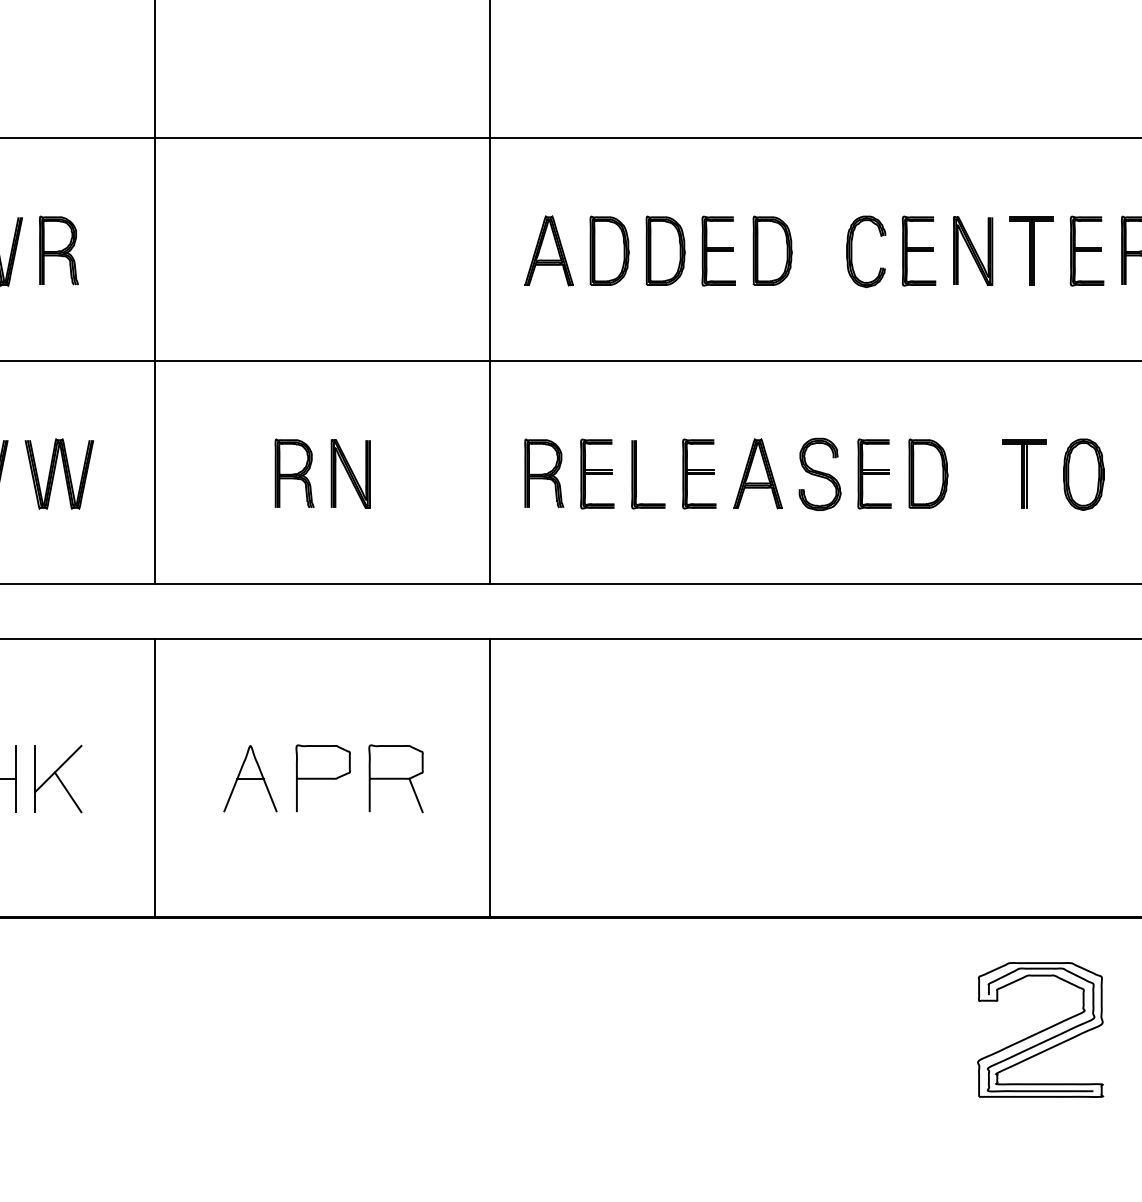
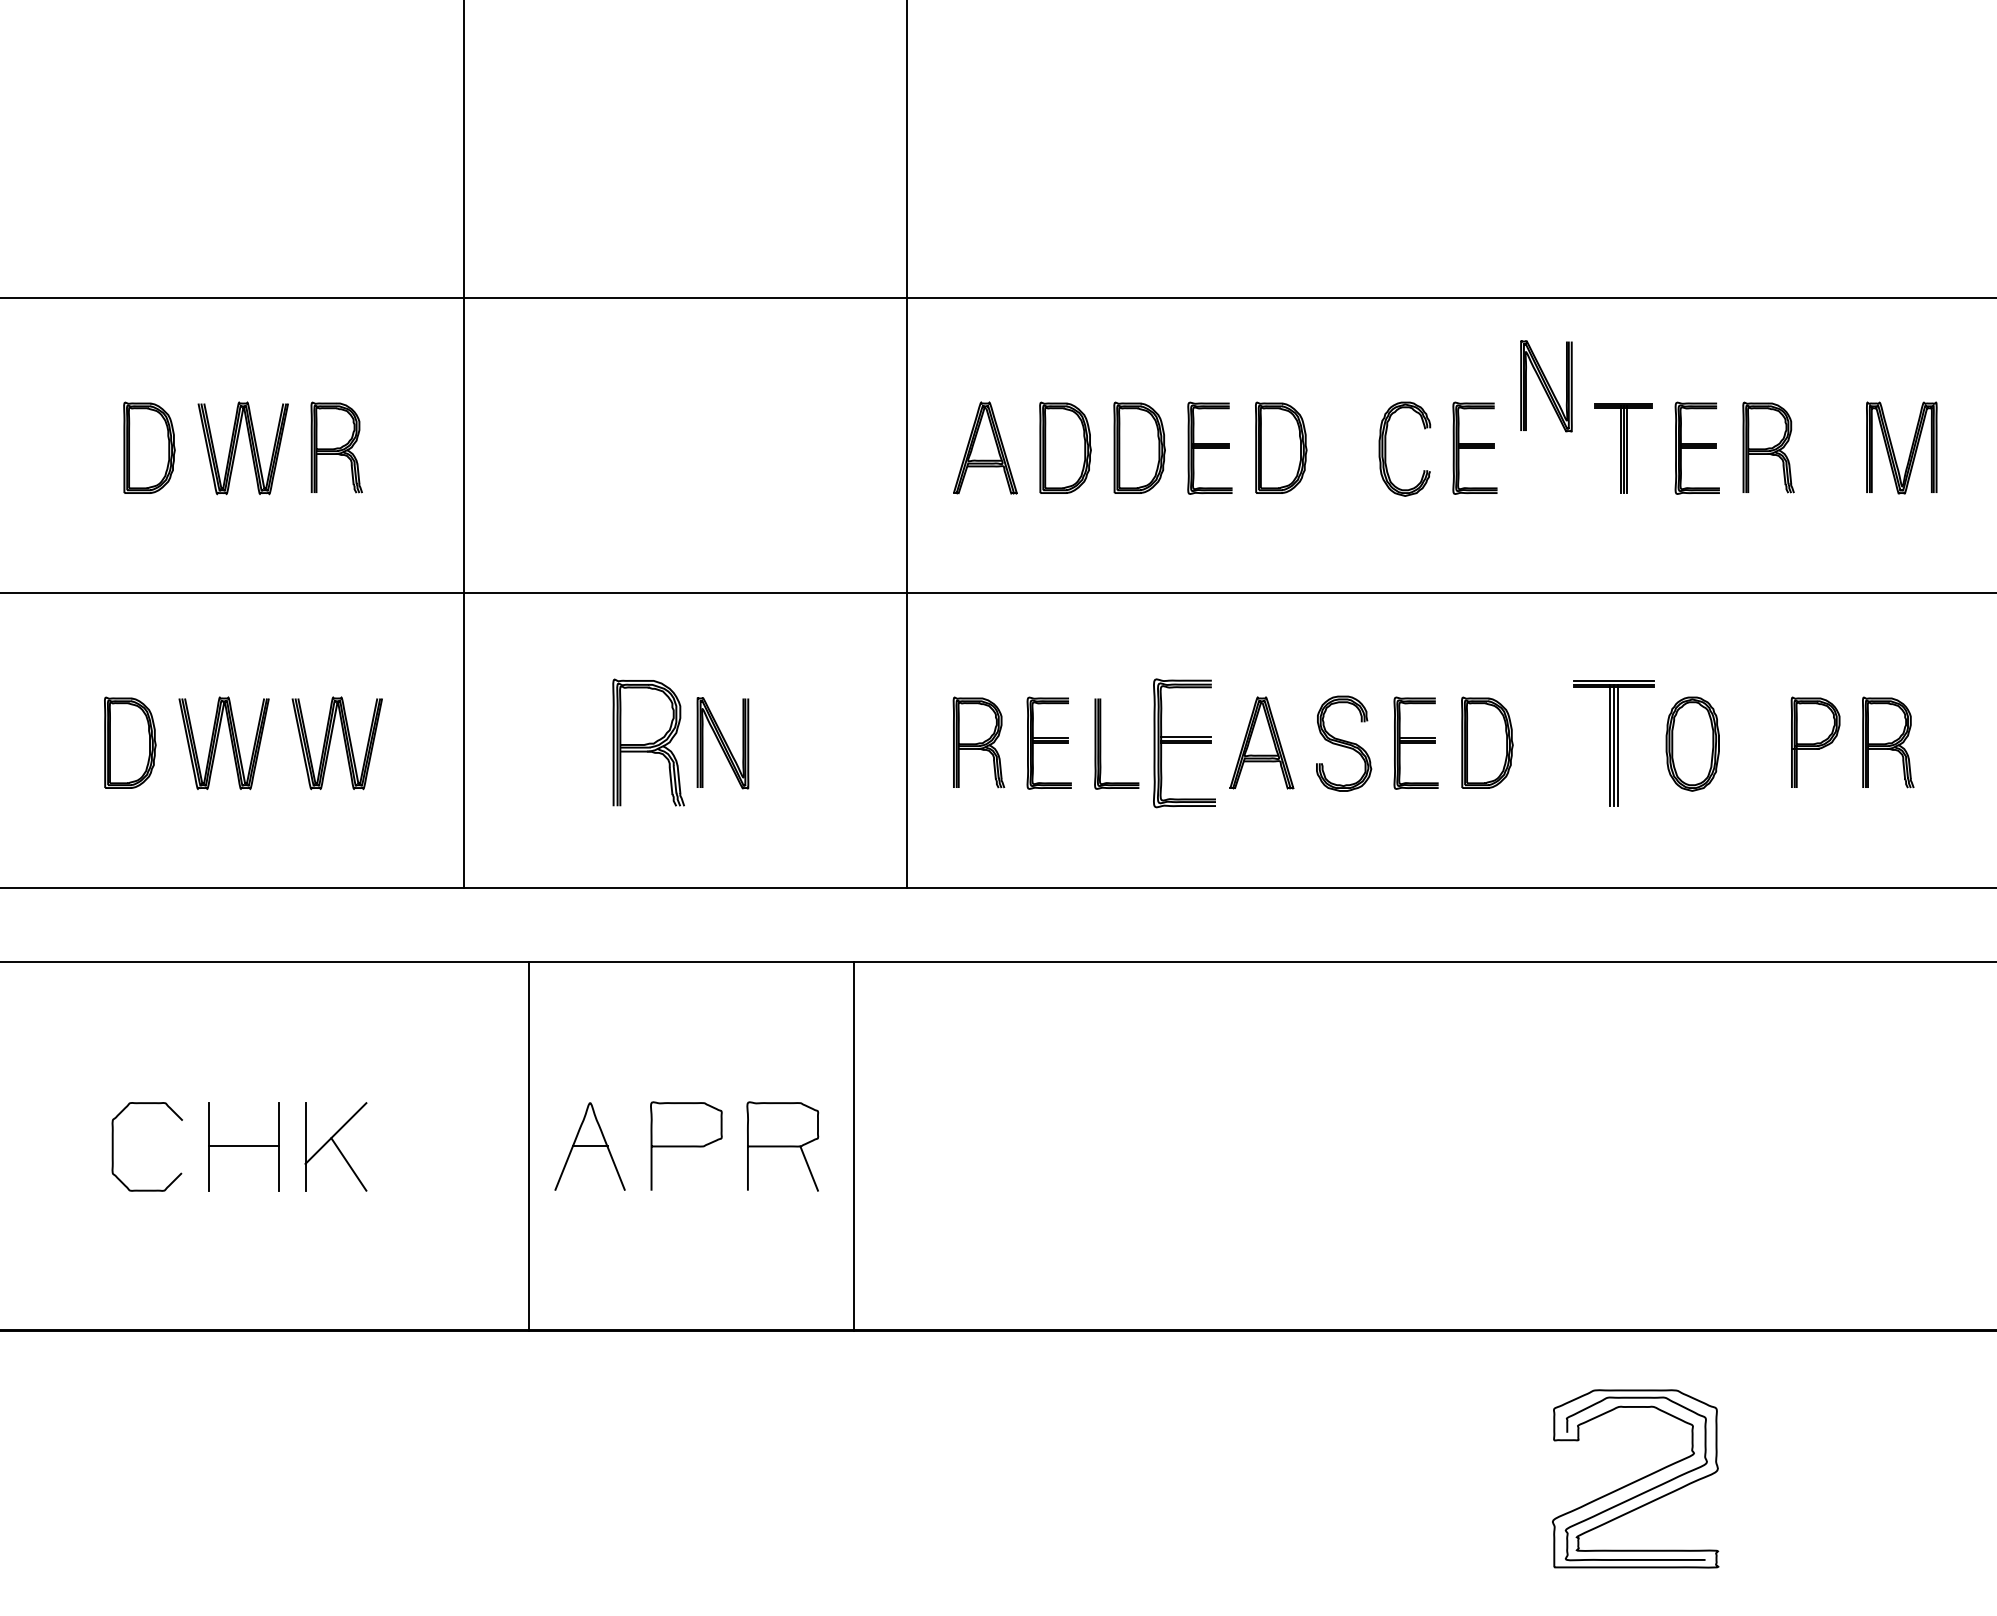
part: (973, 251) -> (1546, 386), moved
part: (294, 473) -> (648, 742), size x1.4
part: (698, 473) -> (1183, 742), size x1.4
part: (1024, 473) -> (1614, 742), size x1.4
line: (155, 778) -> (529, 1146), moved
line: (489, 778) -> (853, 1146), moved

